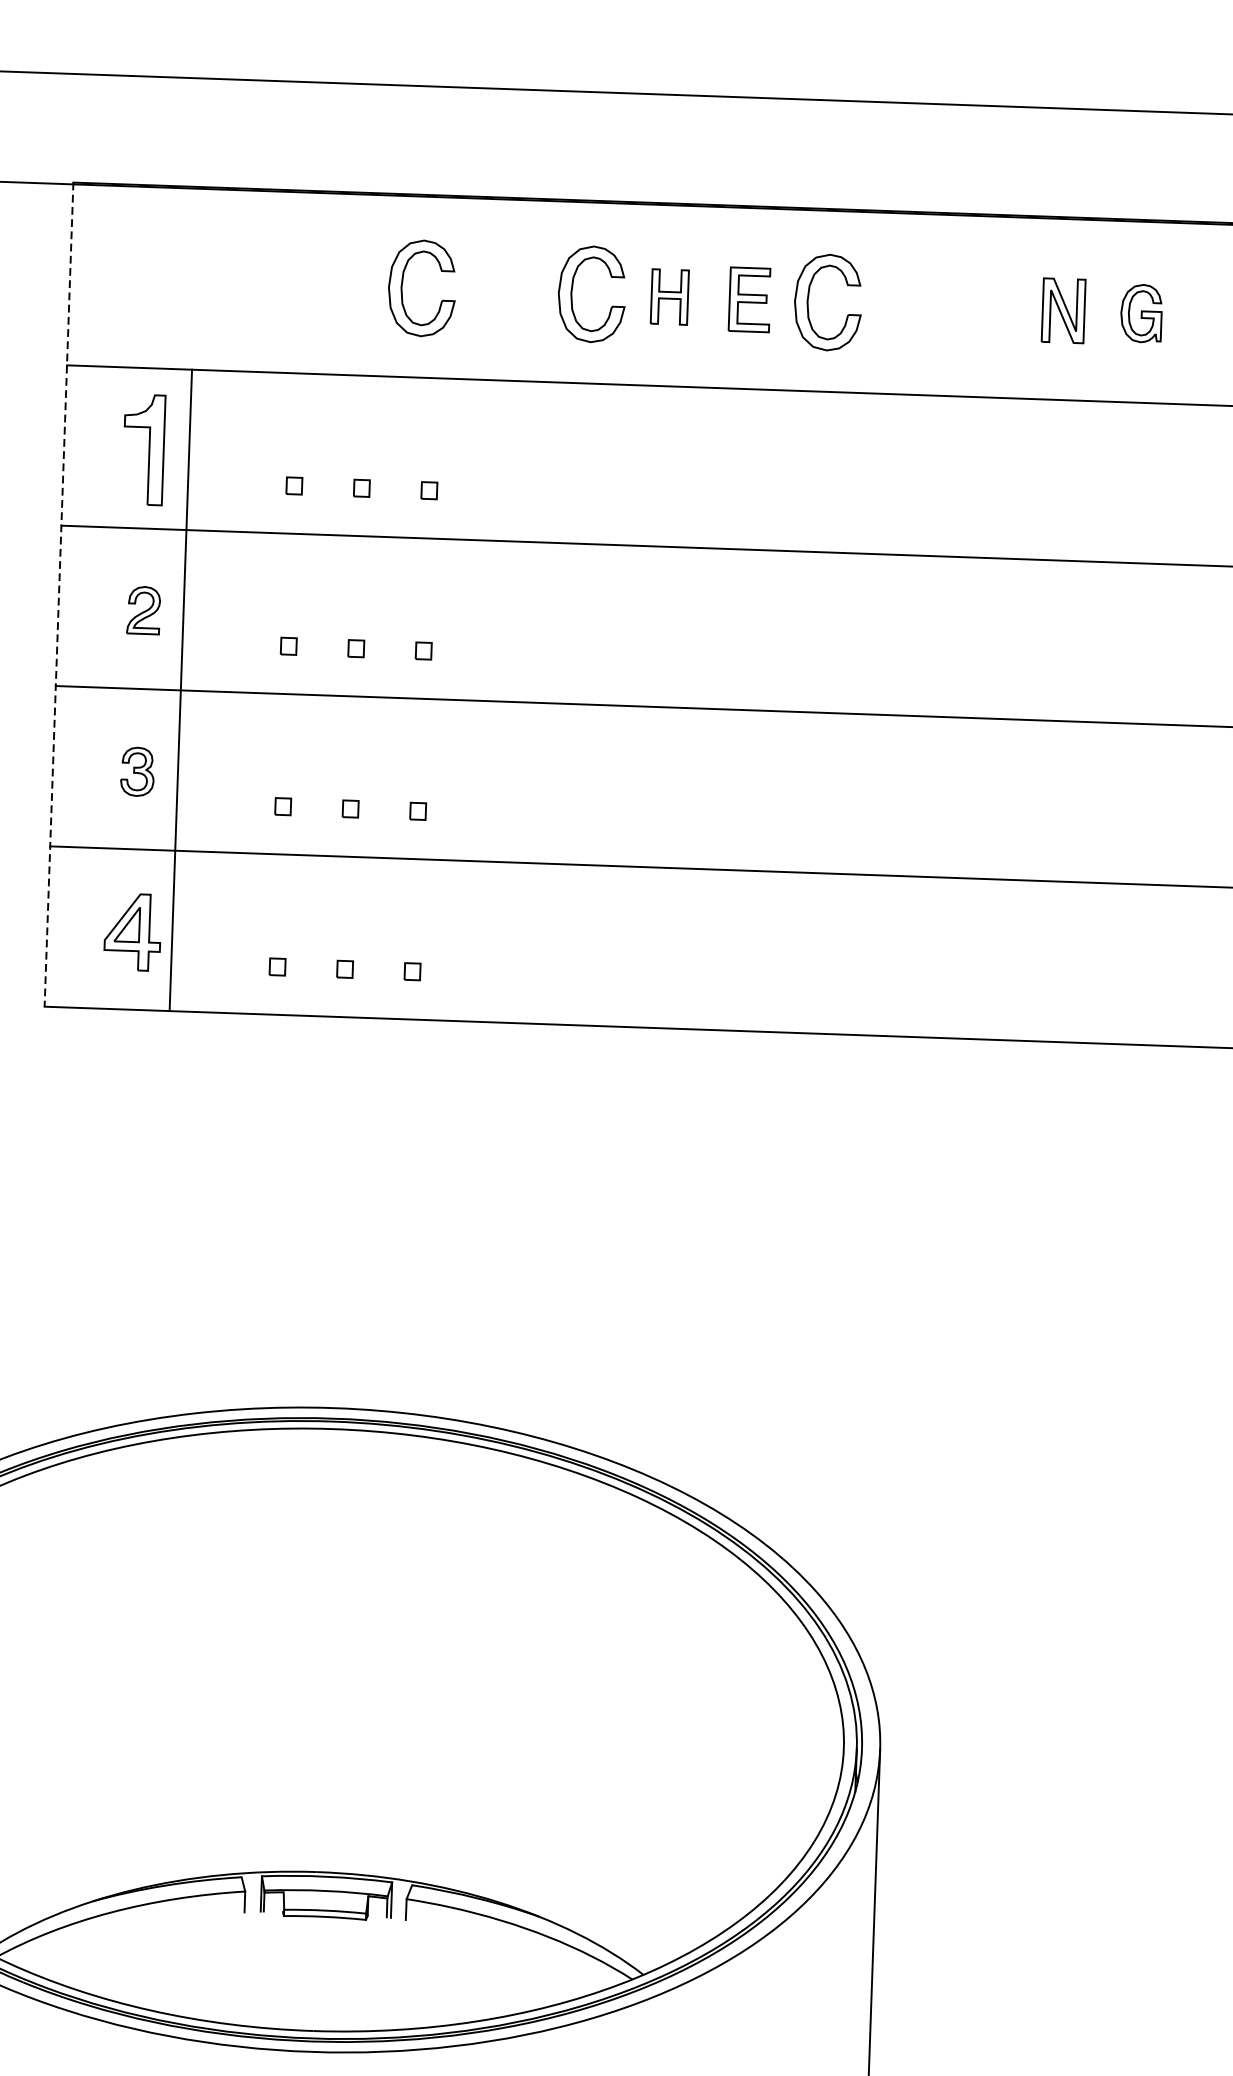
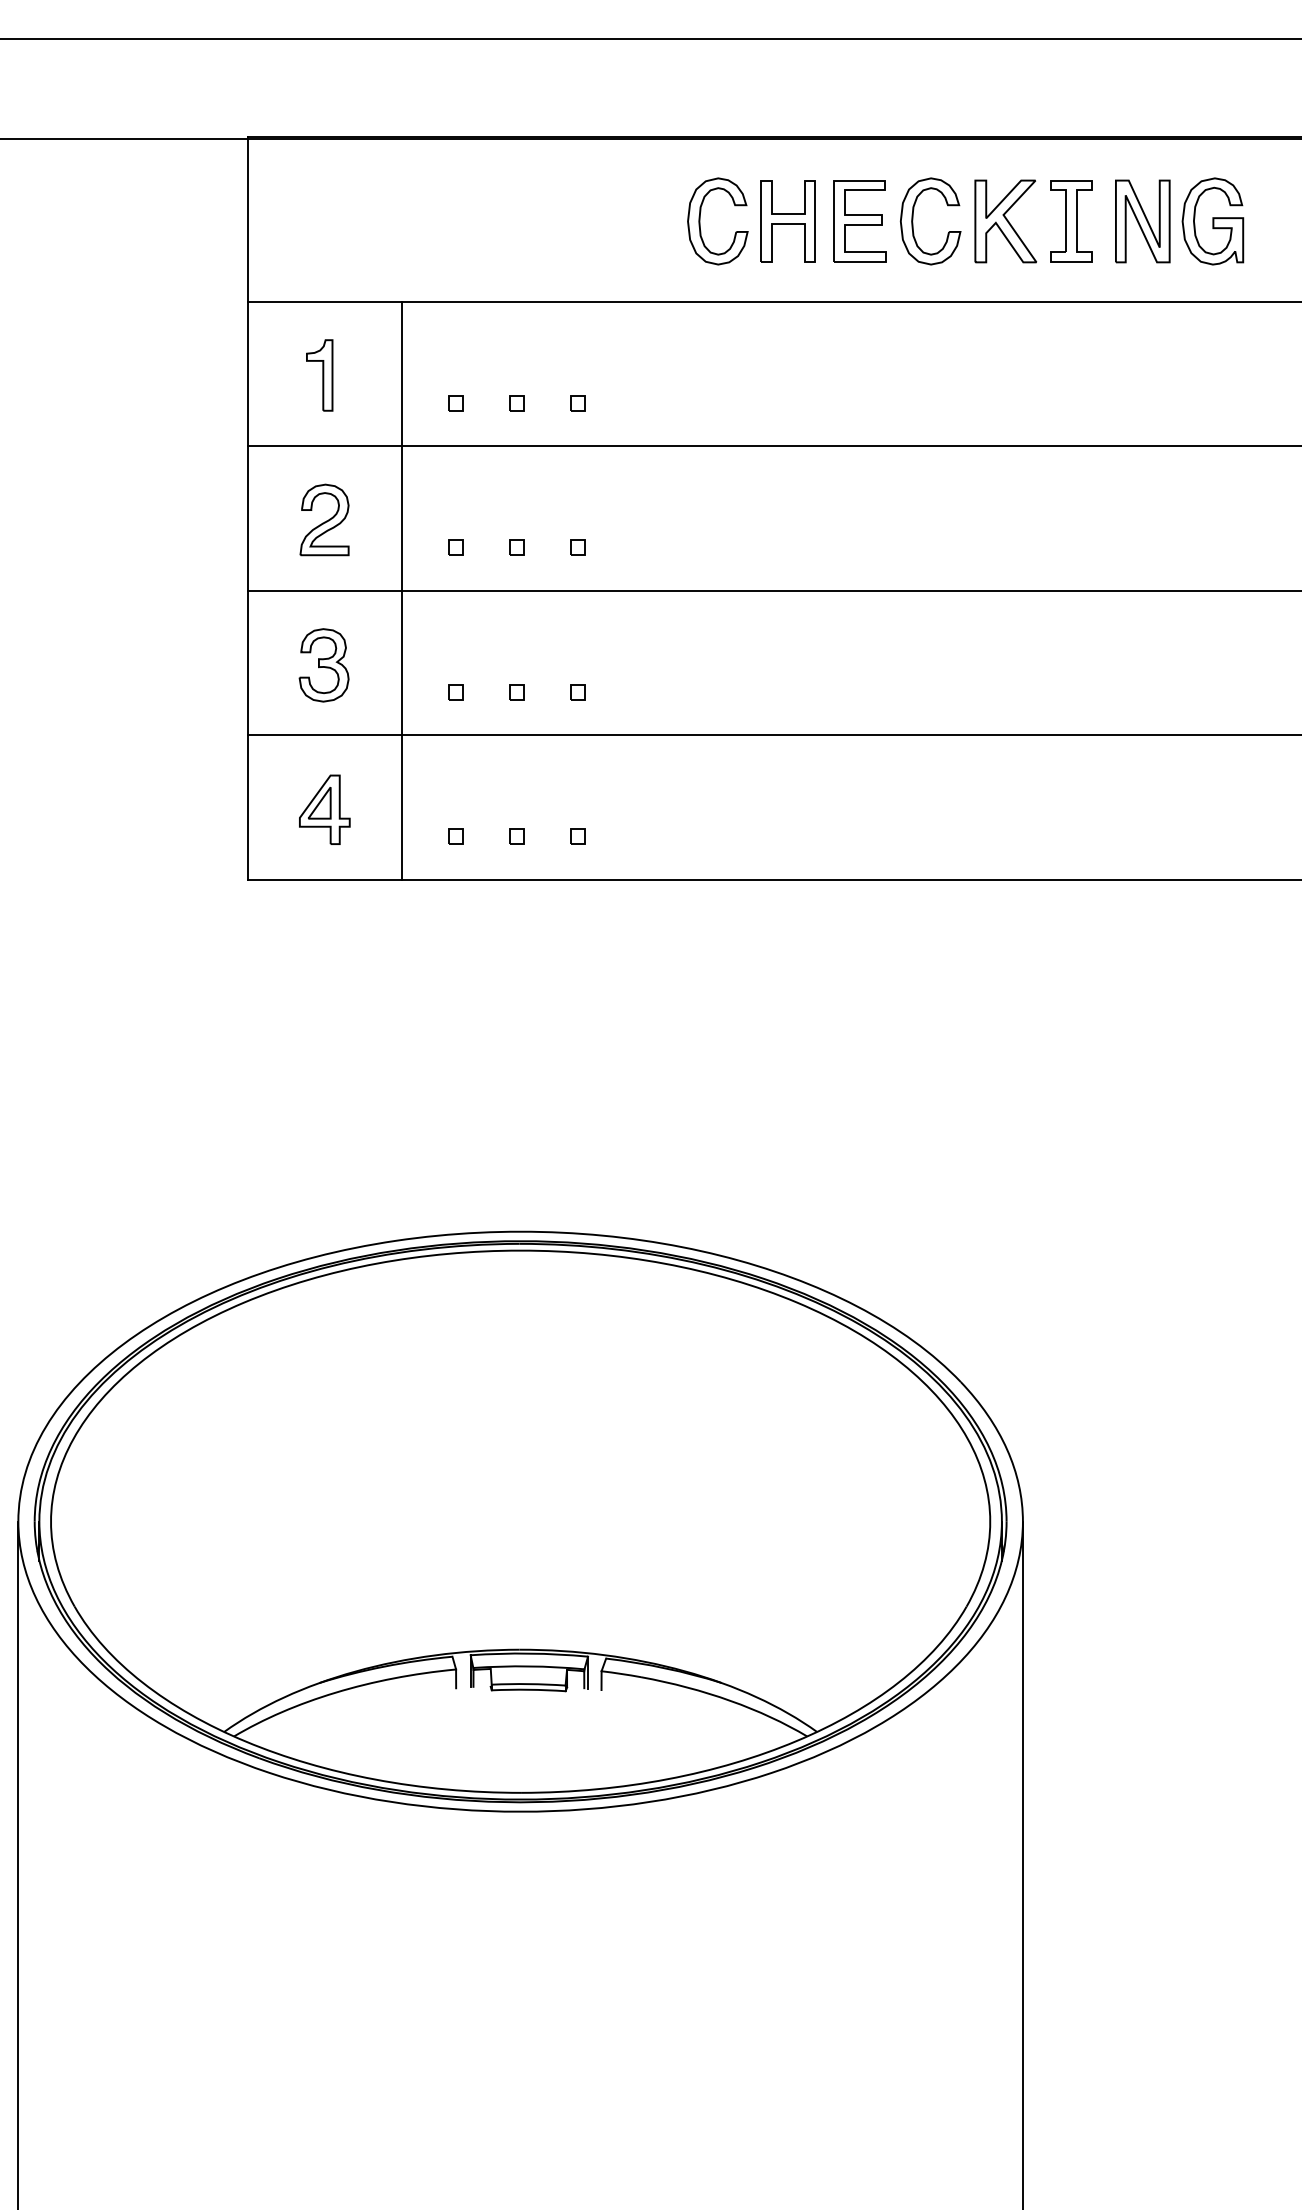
part: (402, 287) -> (547, 221), removed
part: (669, 297) -> (787, 221), size x1.67
part: (749, 299) -> (859, 221), size x1.43
part: (911, 305) -> (1005, 221), added
part: (984, 308) -> (1071, 221), added
part: (1063, 310) -> (1142, 221), size x1.43
part: (1140, 313) -> (1212, 221), size x1.67
part: (143, 449) -> (319, 375), size x0.71
line: (58, 594) -> (247, 508), dashed -> solid
part: (143, 609) -> (324, 519), size x1.67
line: (180, 690) -> (402, 590), moved
part: (136, 771) -> (323, 665), size x1.67

